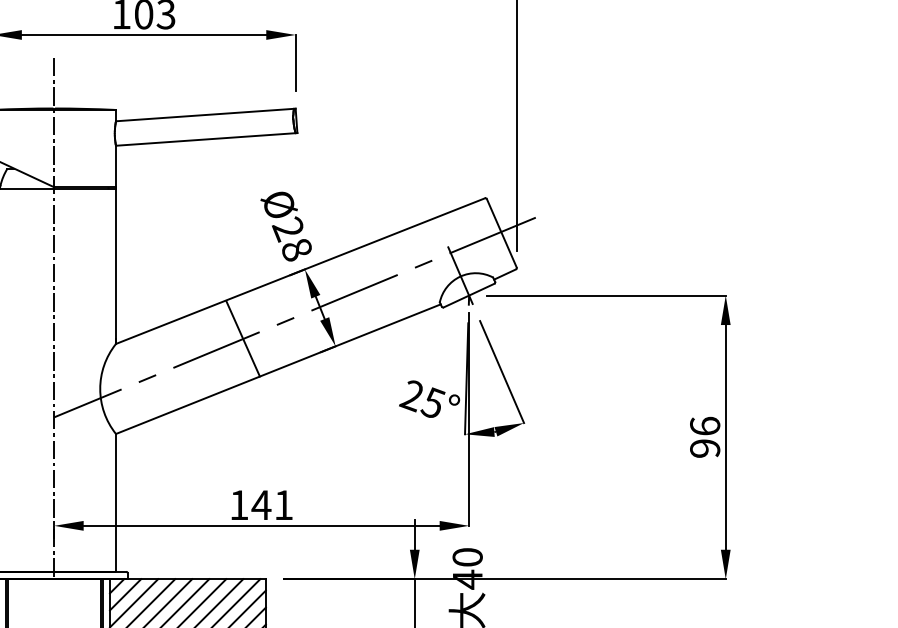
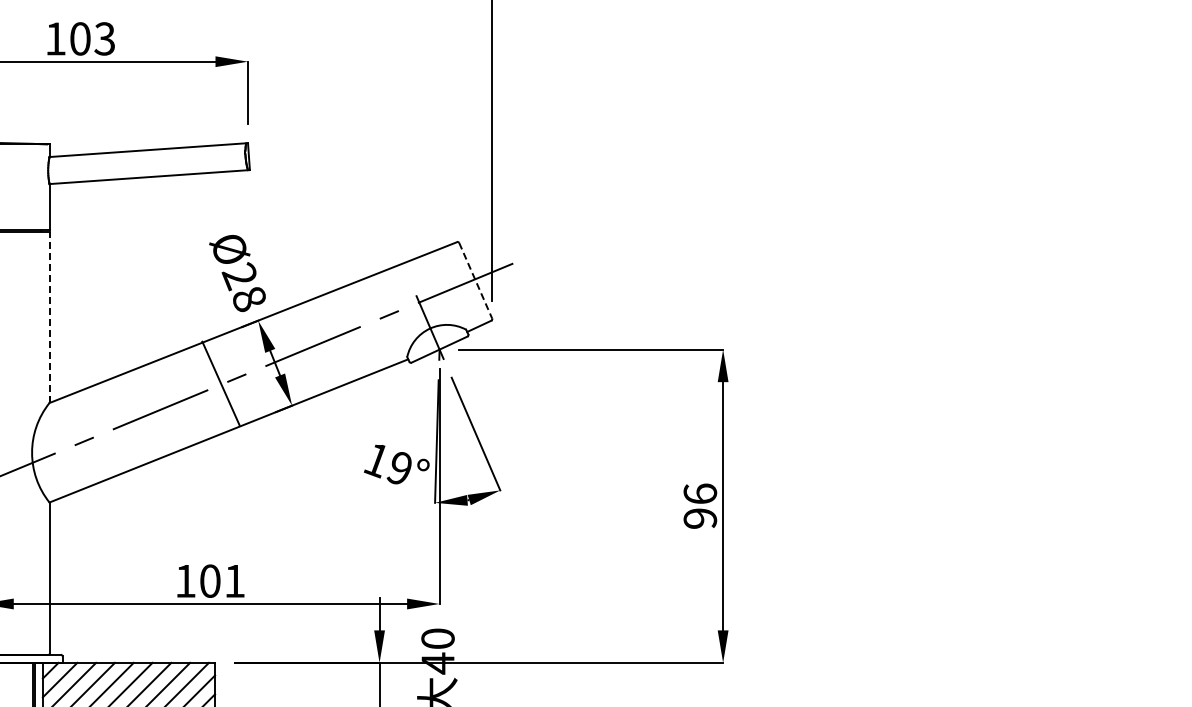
line: (501, 233) -> (475, 281), solid -> dashed
line: (115, 266) -> (49, 317), solid -> dashed
line: (242, 338) -> (220, 383), moved
text: (421, 398) -> (387, 463), 25° -> 19°
text: (261, 504) -> (210, 580), 141 -> 101

